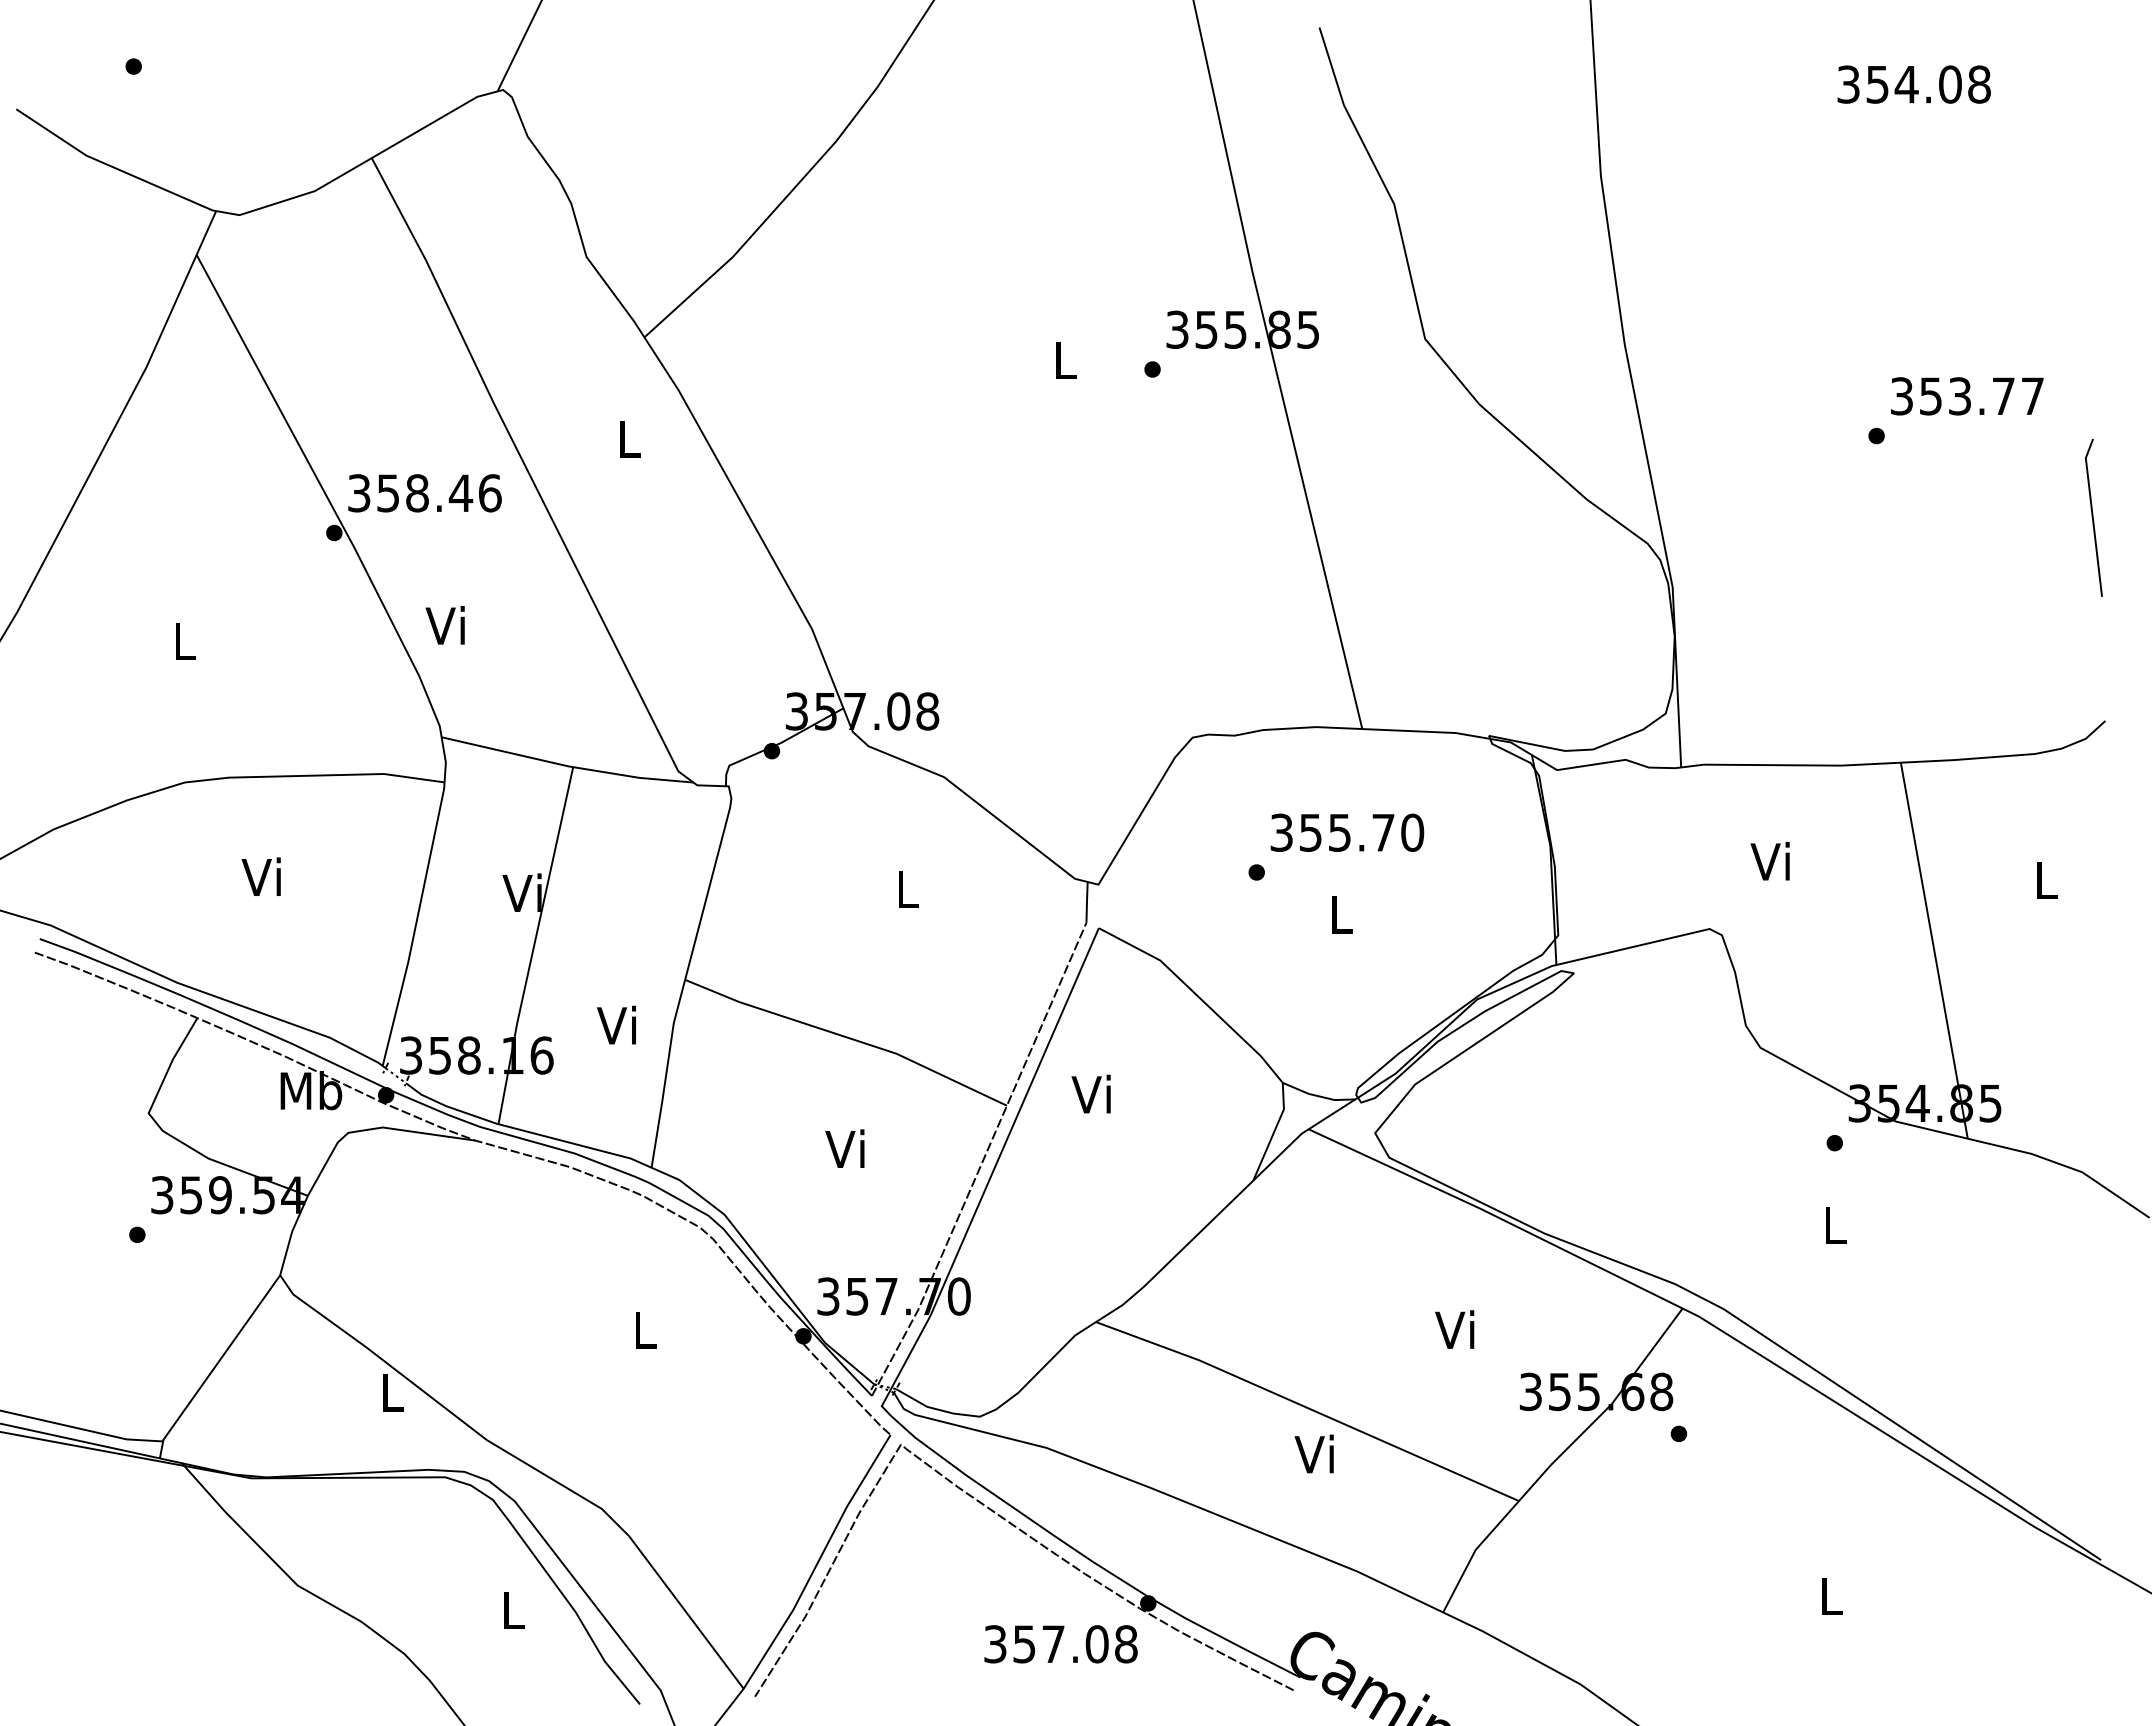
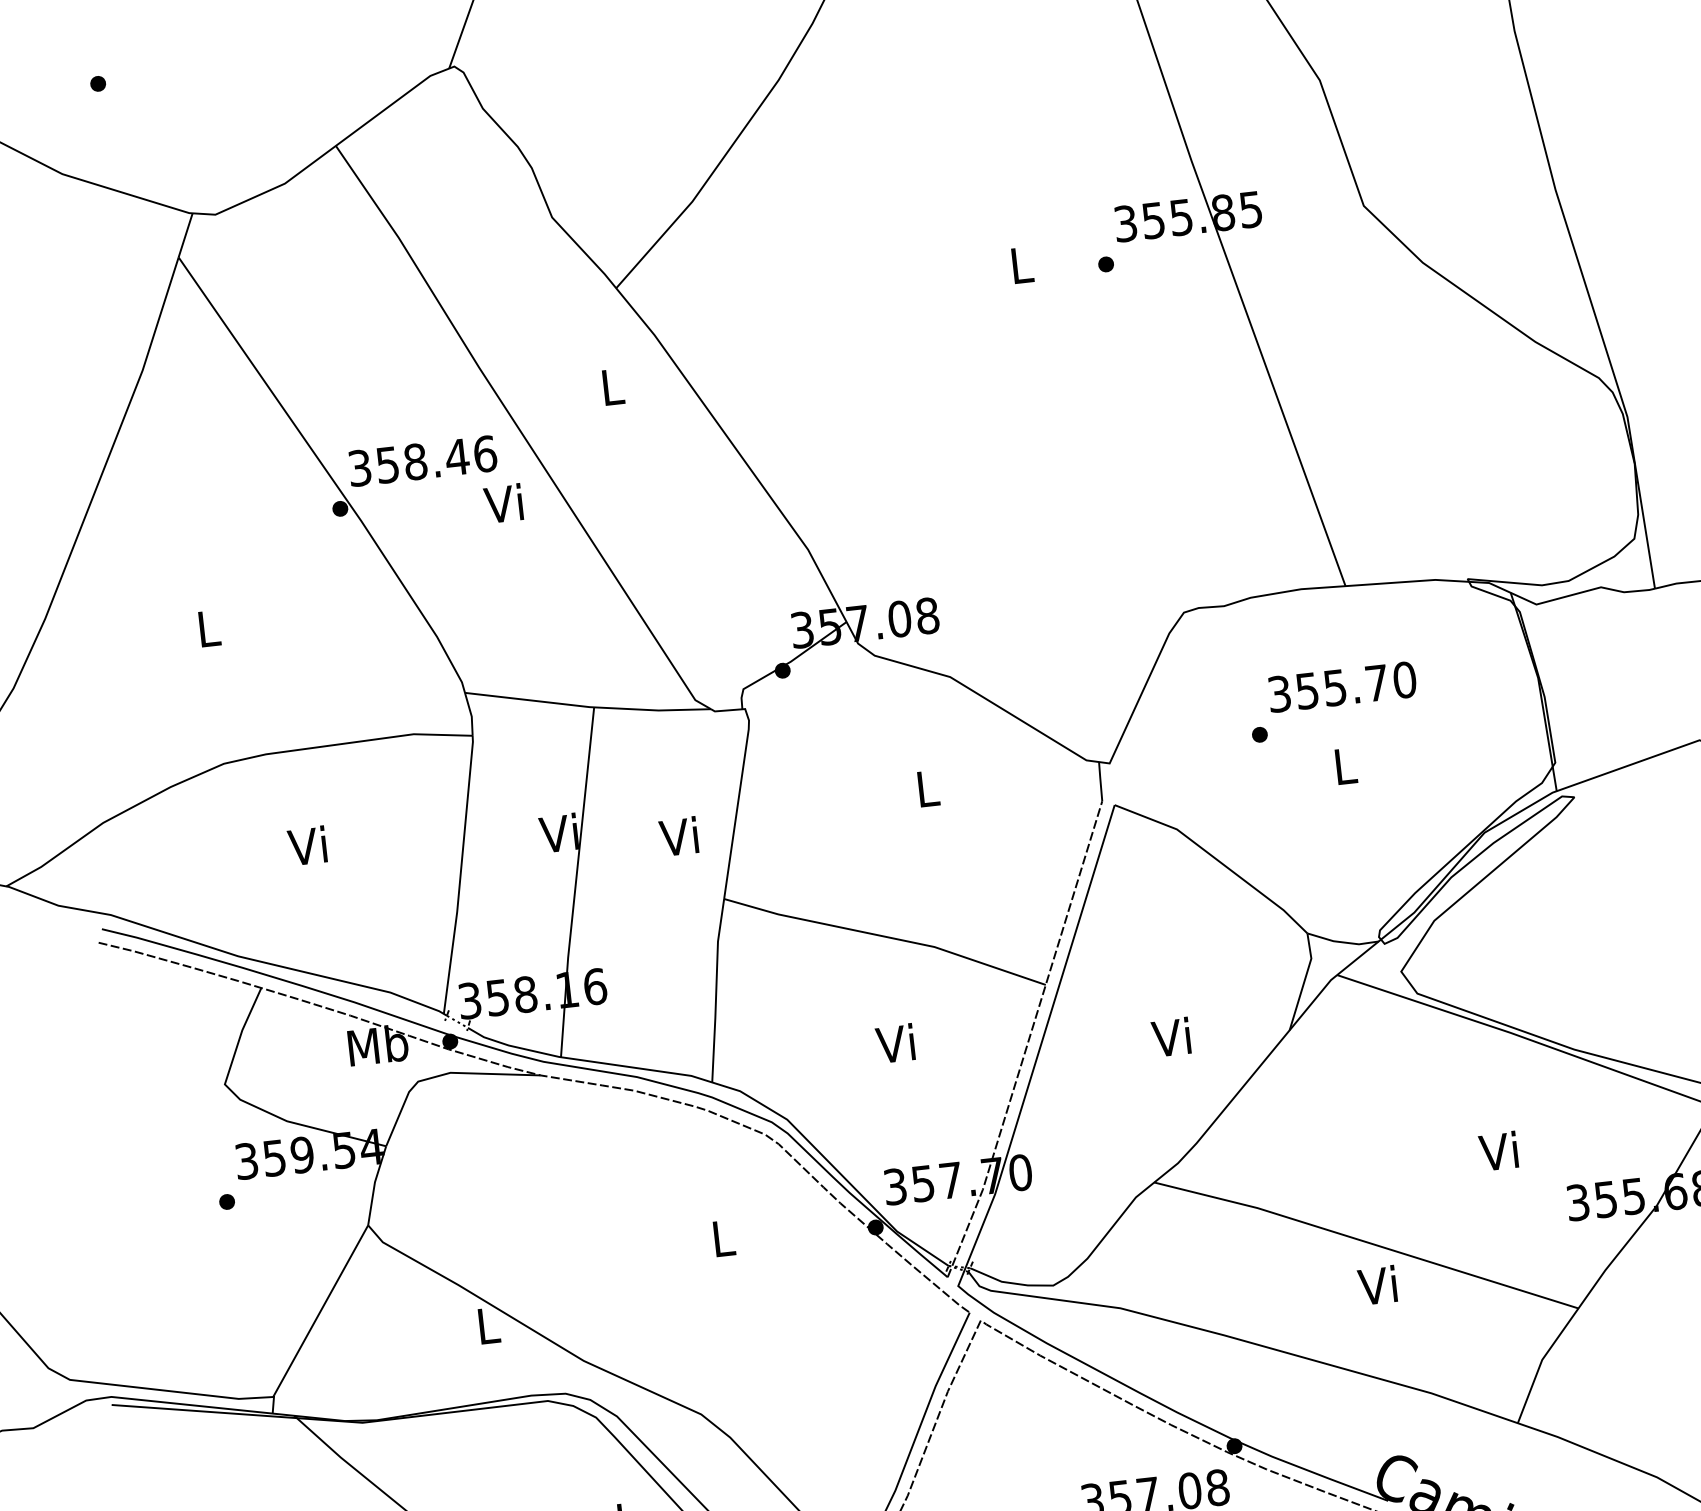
text: (444, 625) -> (502, 503), moved
text: (616, 1024) -> (678, 835), moved
text: (1090, 1093) -> (1170, 1036), moved

